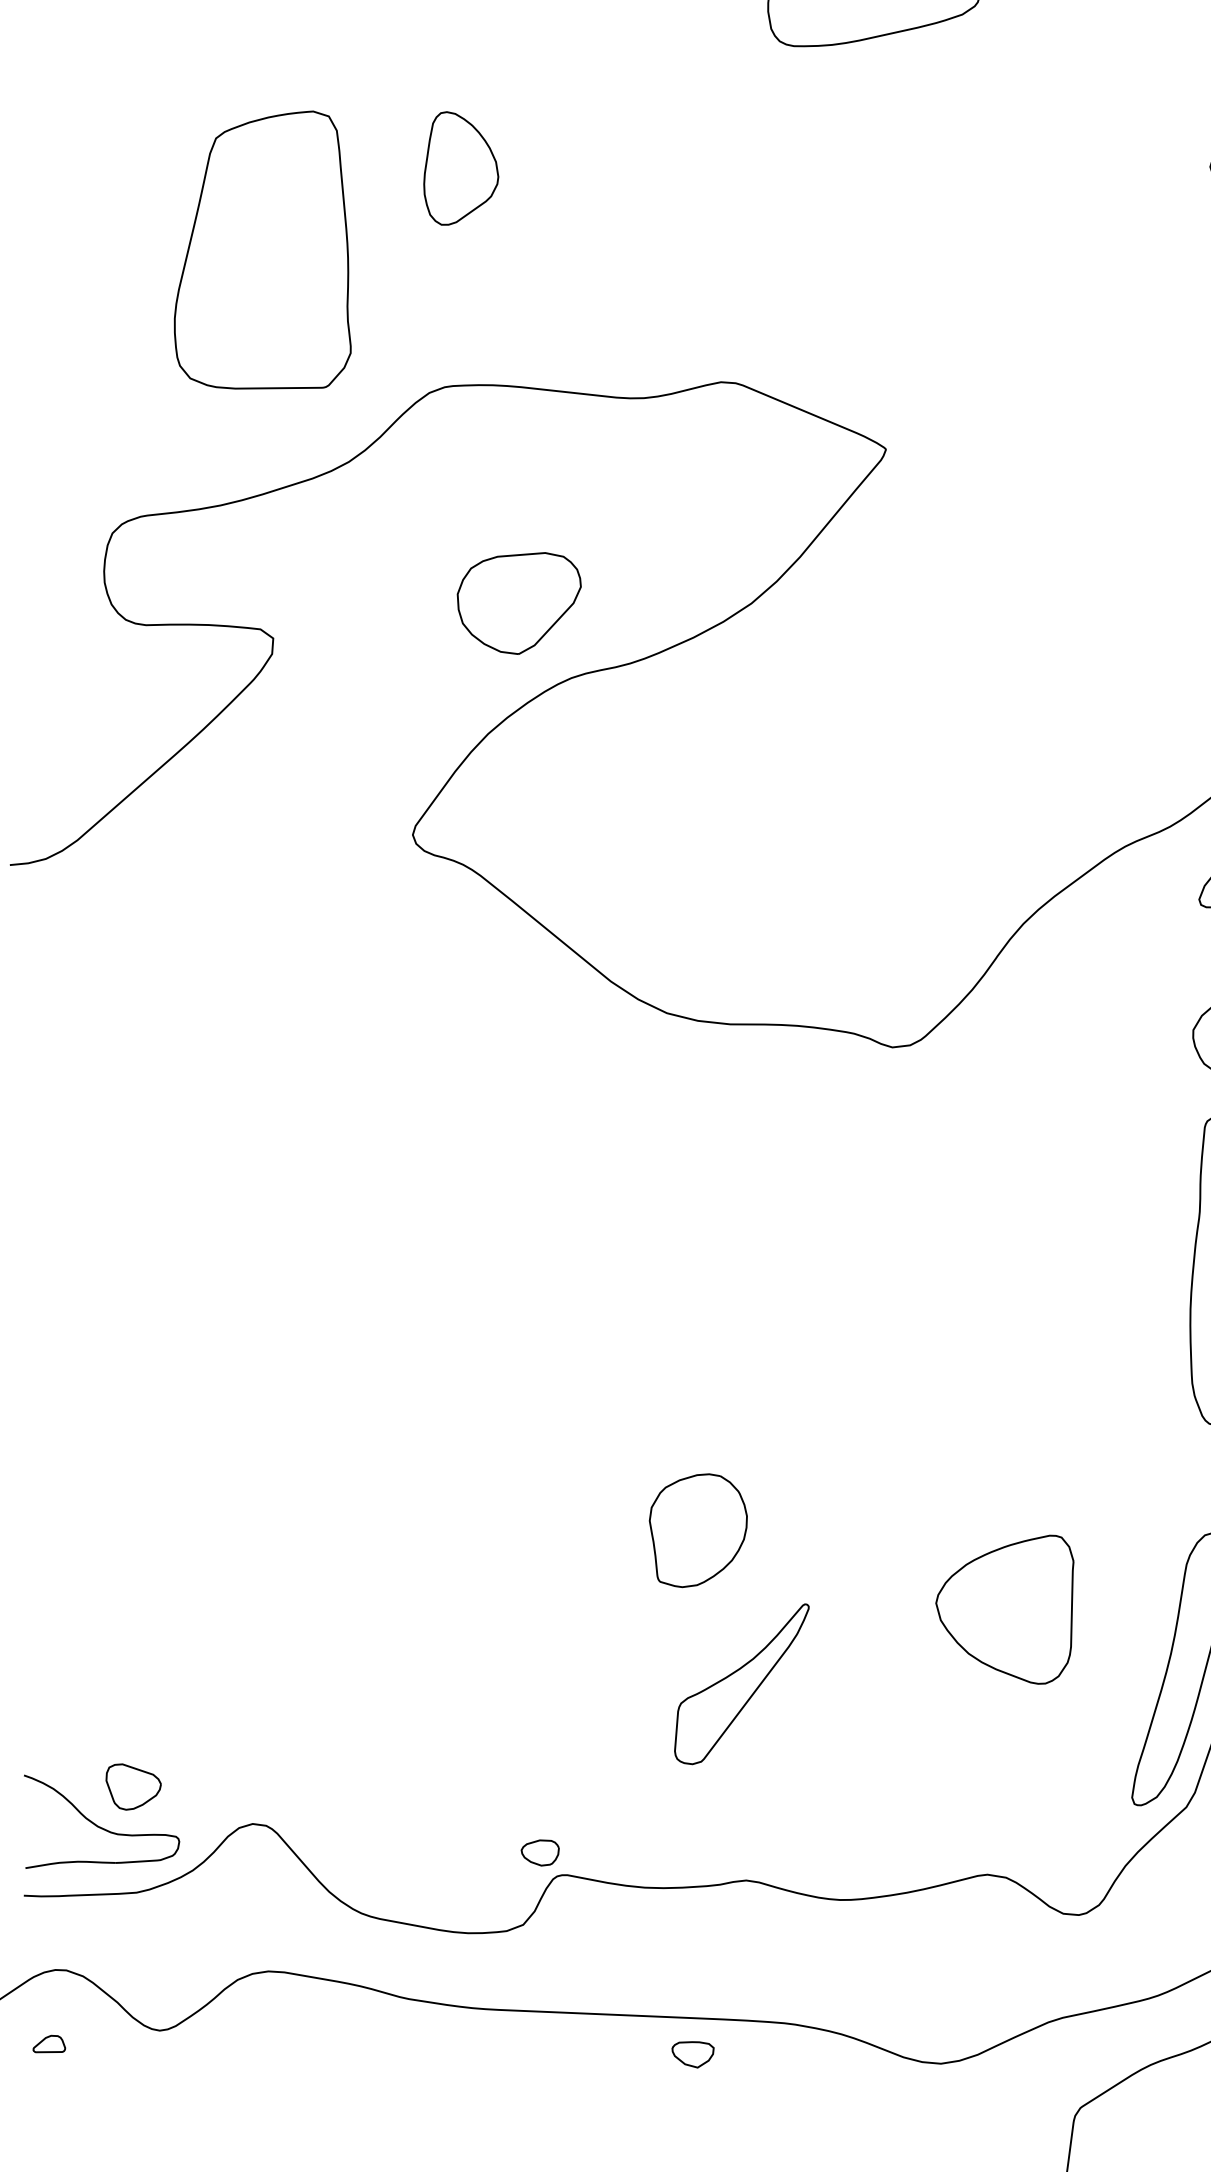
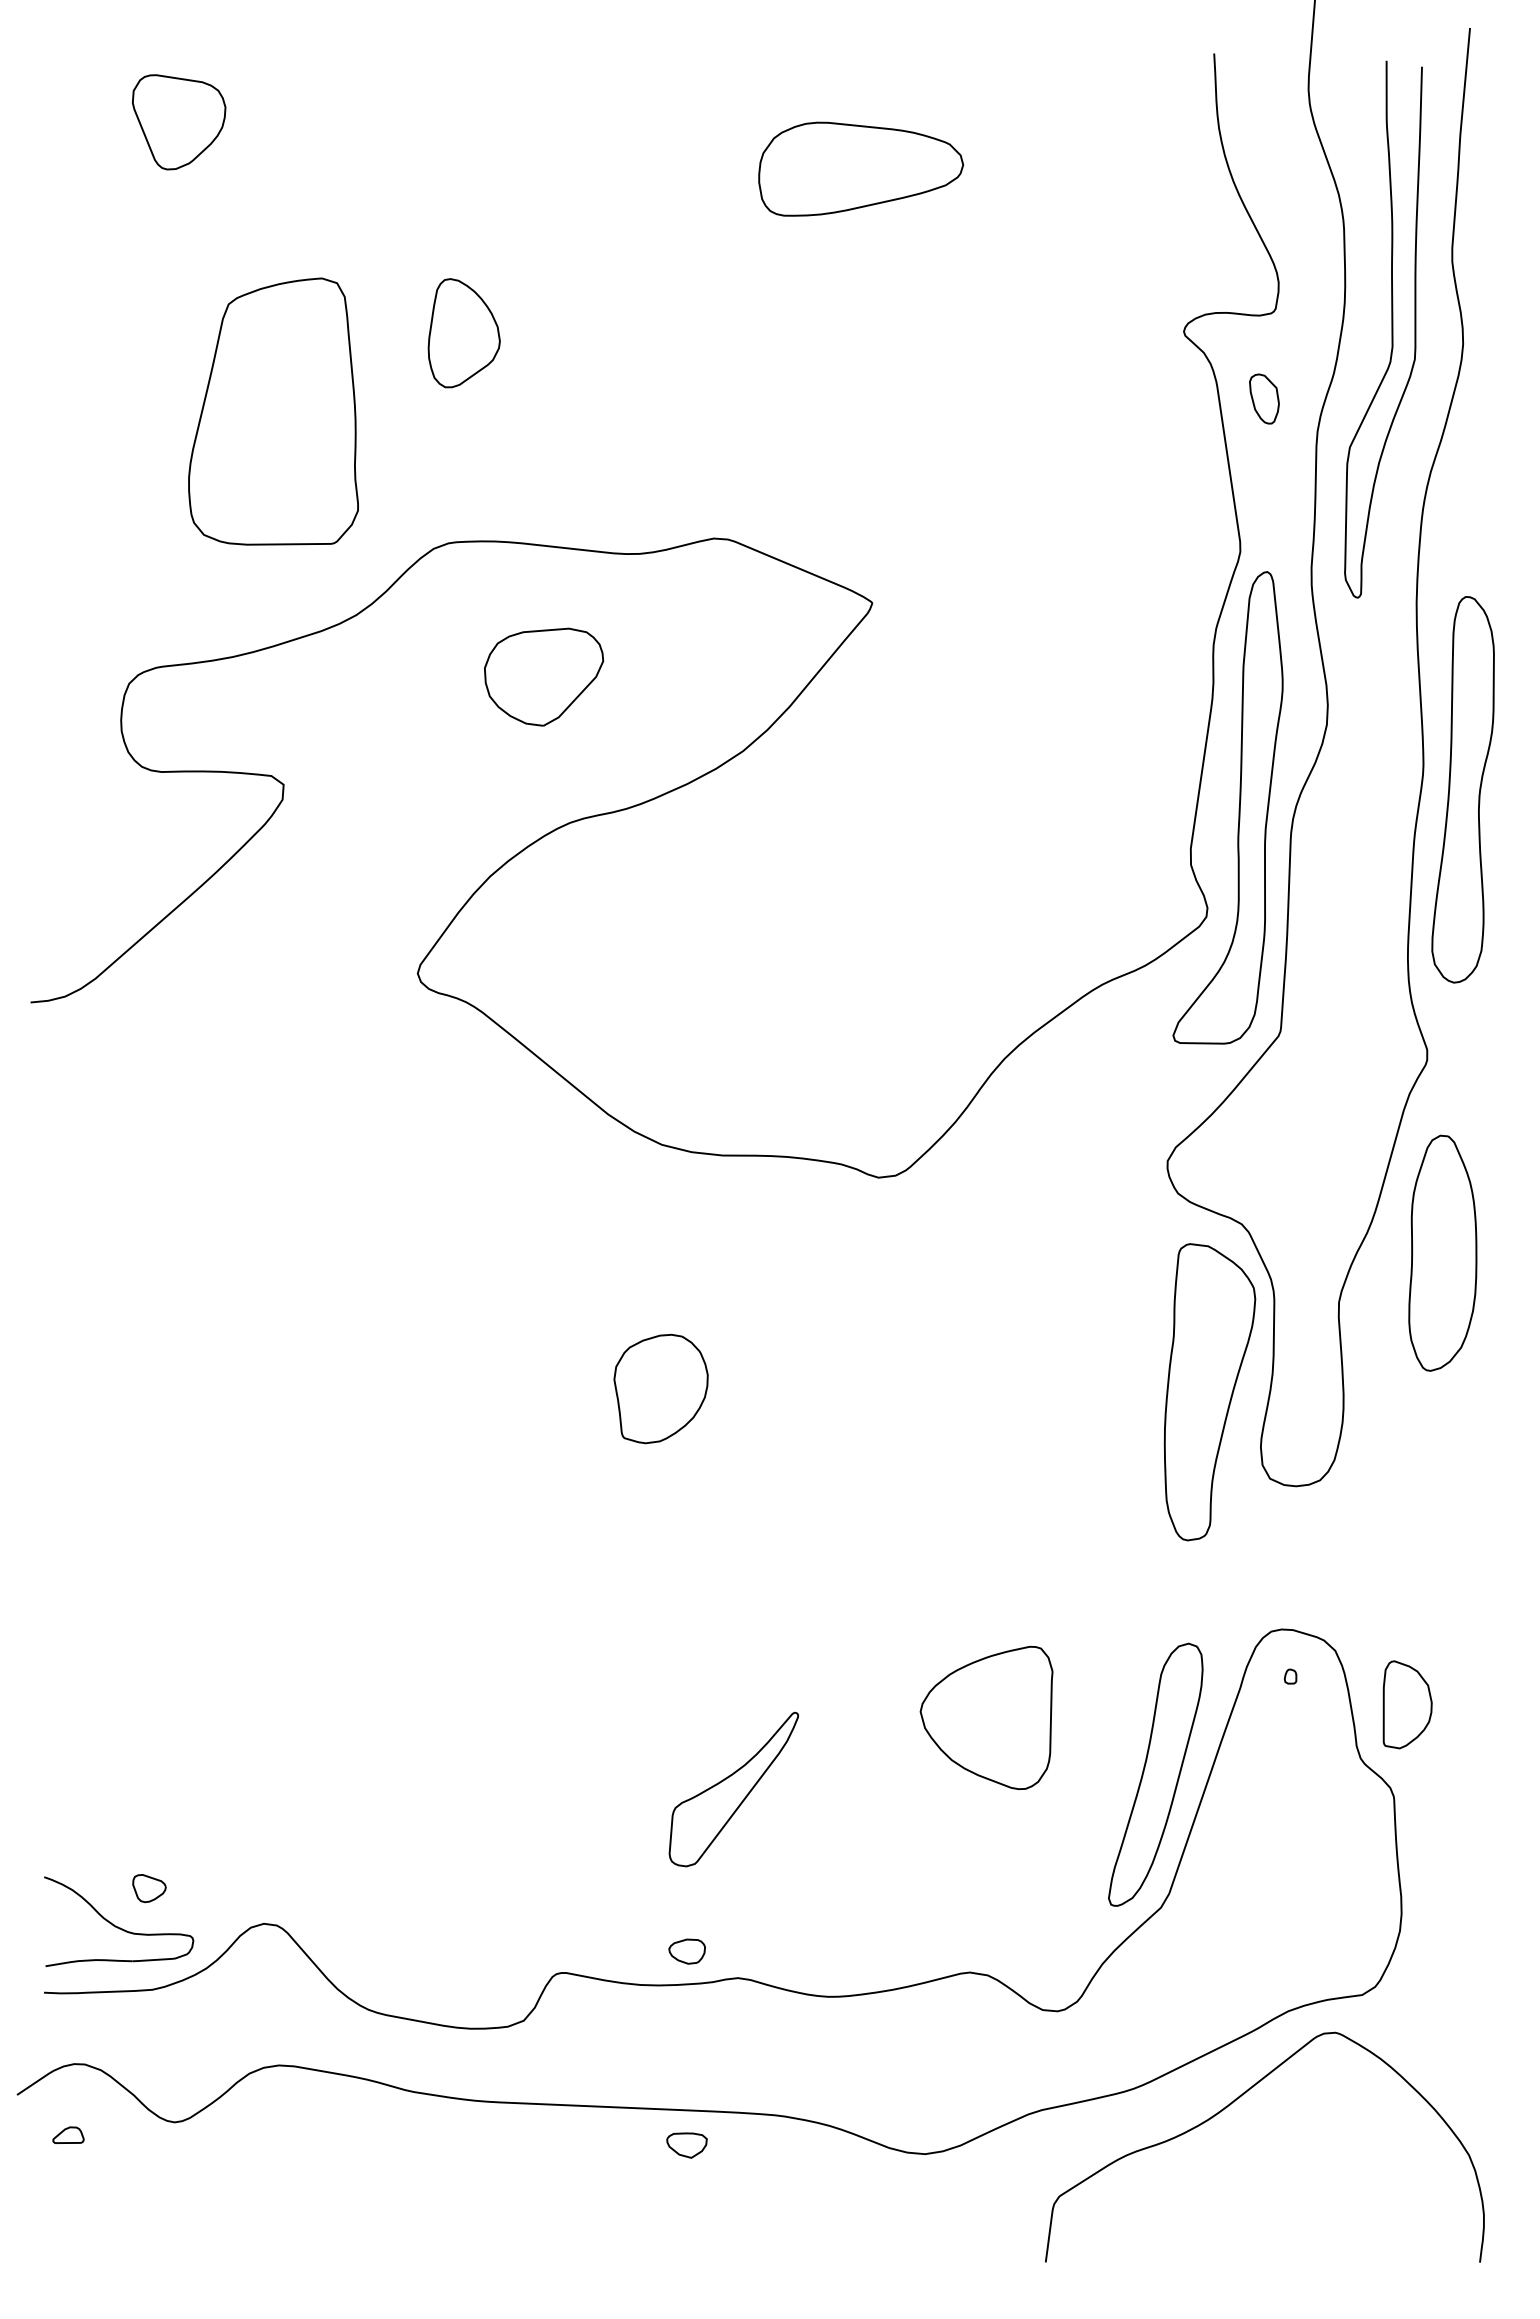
part: (519, 602) -> (544, 676), moved
part: (697, 1530) -> (660, 1388), moved
part: (133, 1787) -> (149, 1888), size x0.62
part: (539, 1852) -> (686, 1951), moved

